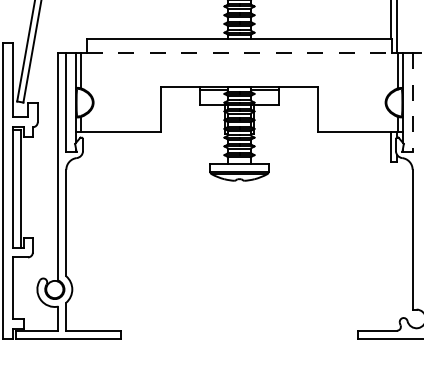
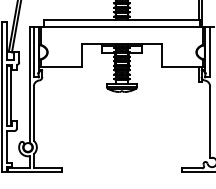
line: (240, 53) -> (122, 27), dashed -> solid
line: (413, 102) -> (210, 52), dashed -> solid

